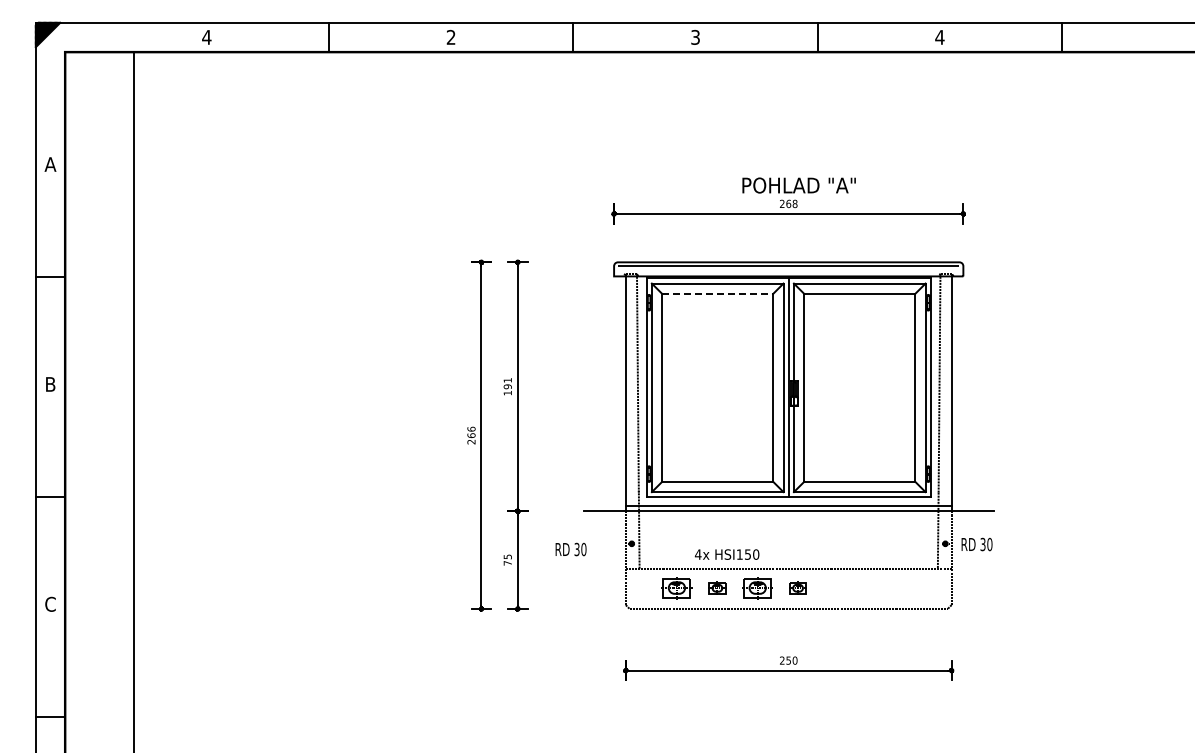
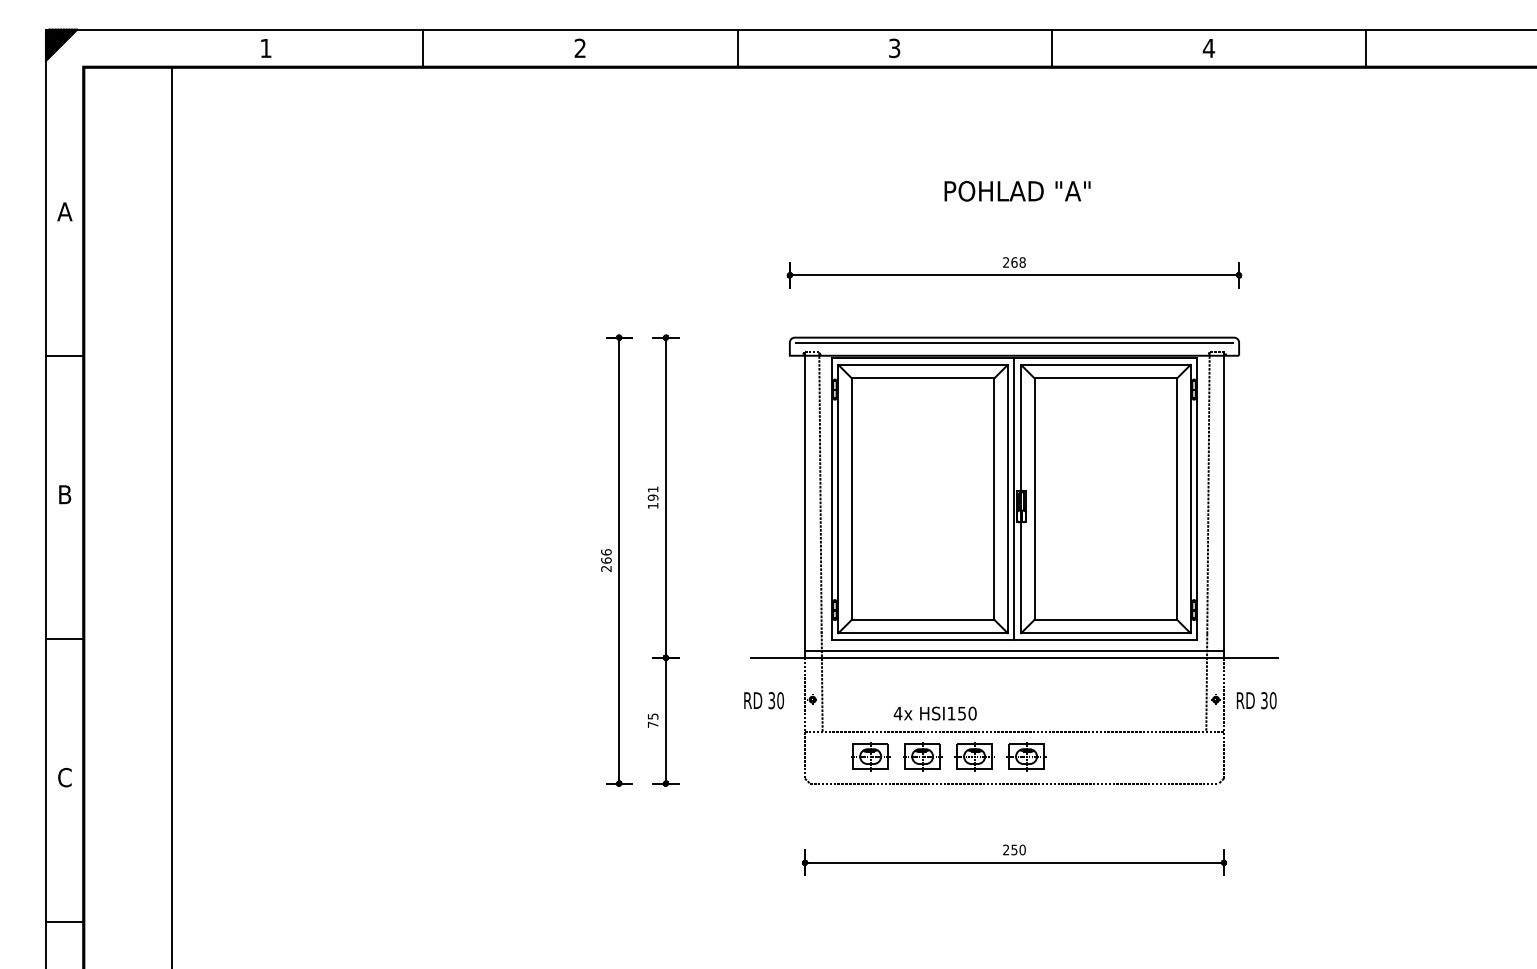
text: (206, 37) -> (265, 48), 4 -> 1
text: (798, 185) -> (1016, 191), moved
line: (718, 294) -> (924, 379), dashed -> solid
text: (570, 549) -> (763, 700), moved
part: (717, 588) -> (922, 757), size x1.67
part: (797, 588) -> (1025, 757), size x1.67

